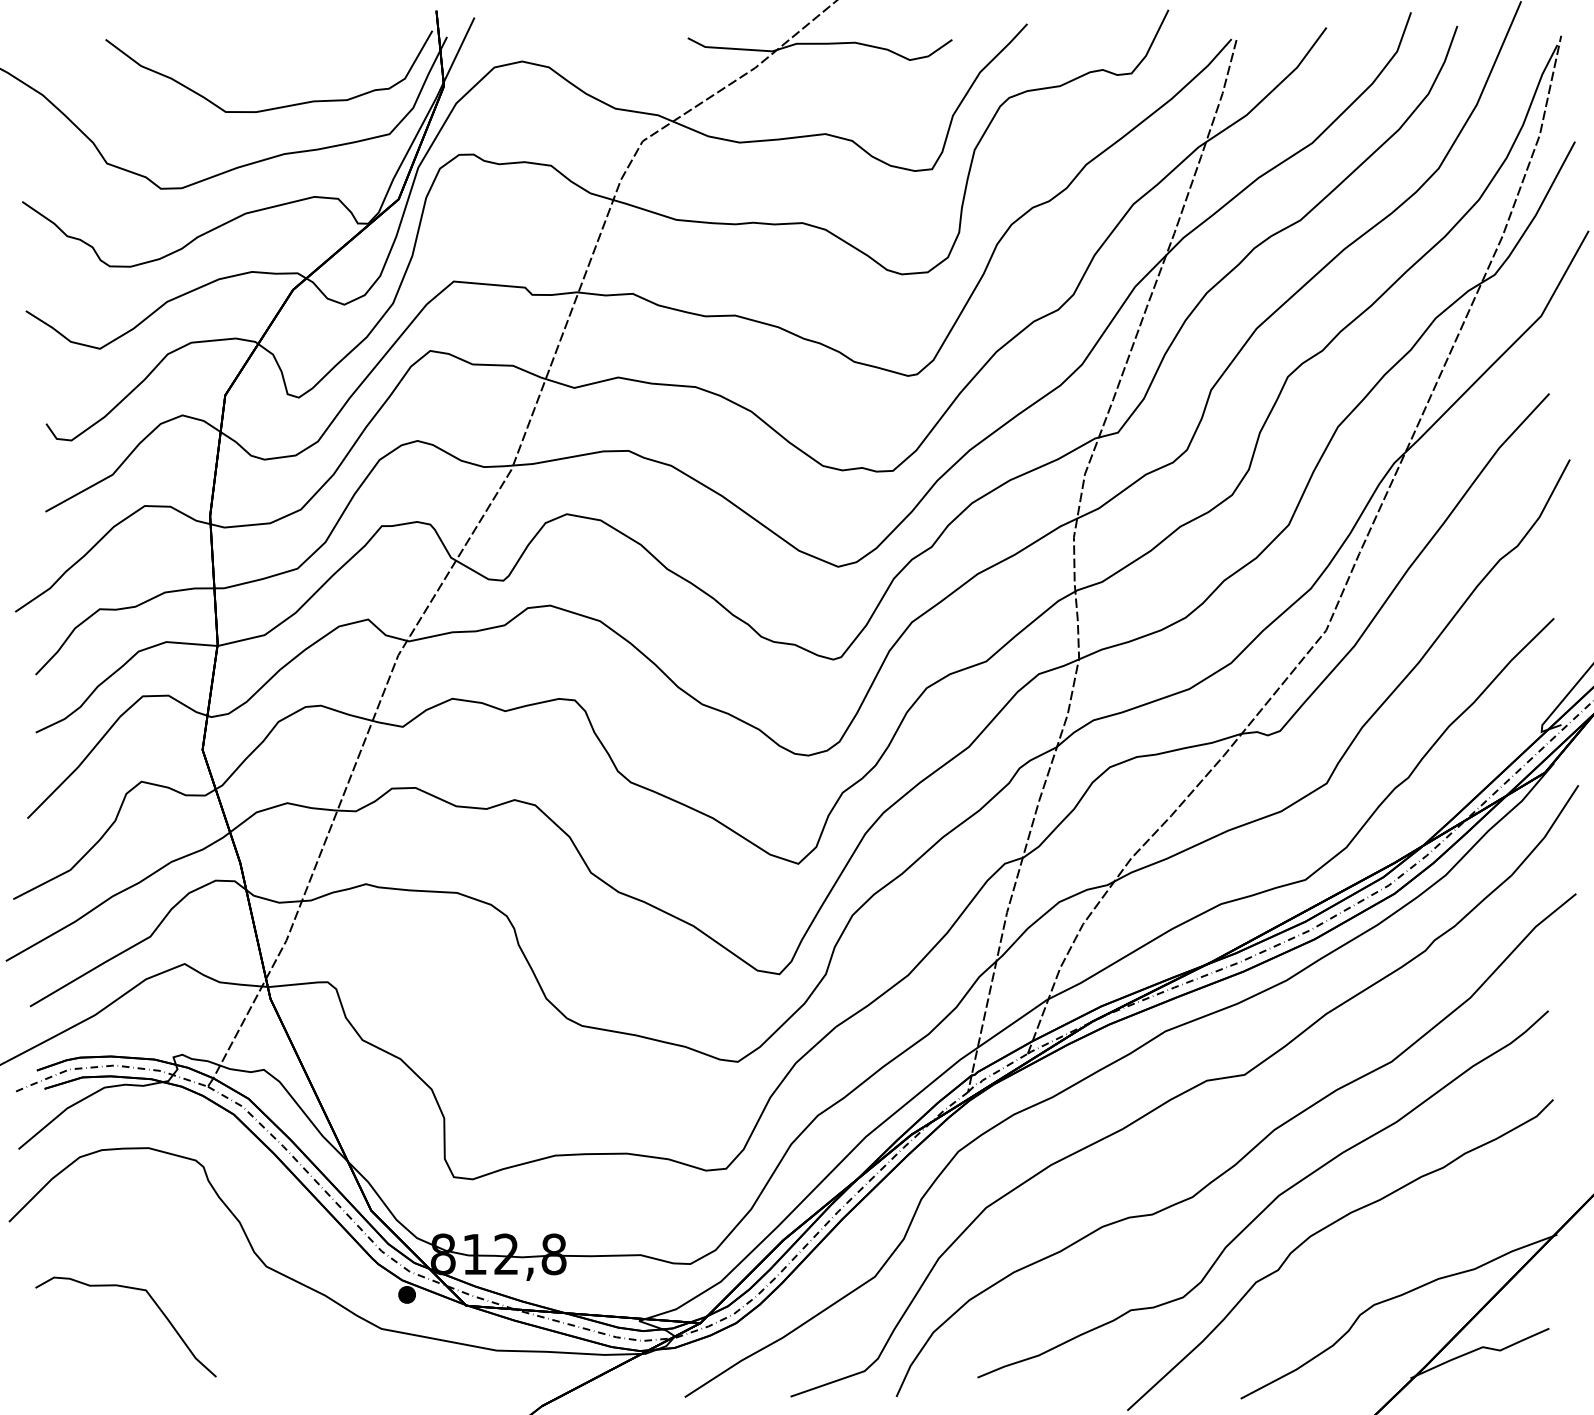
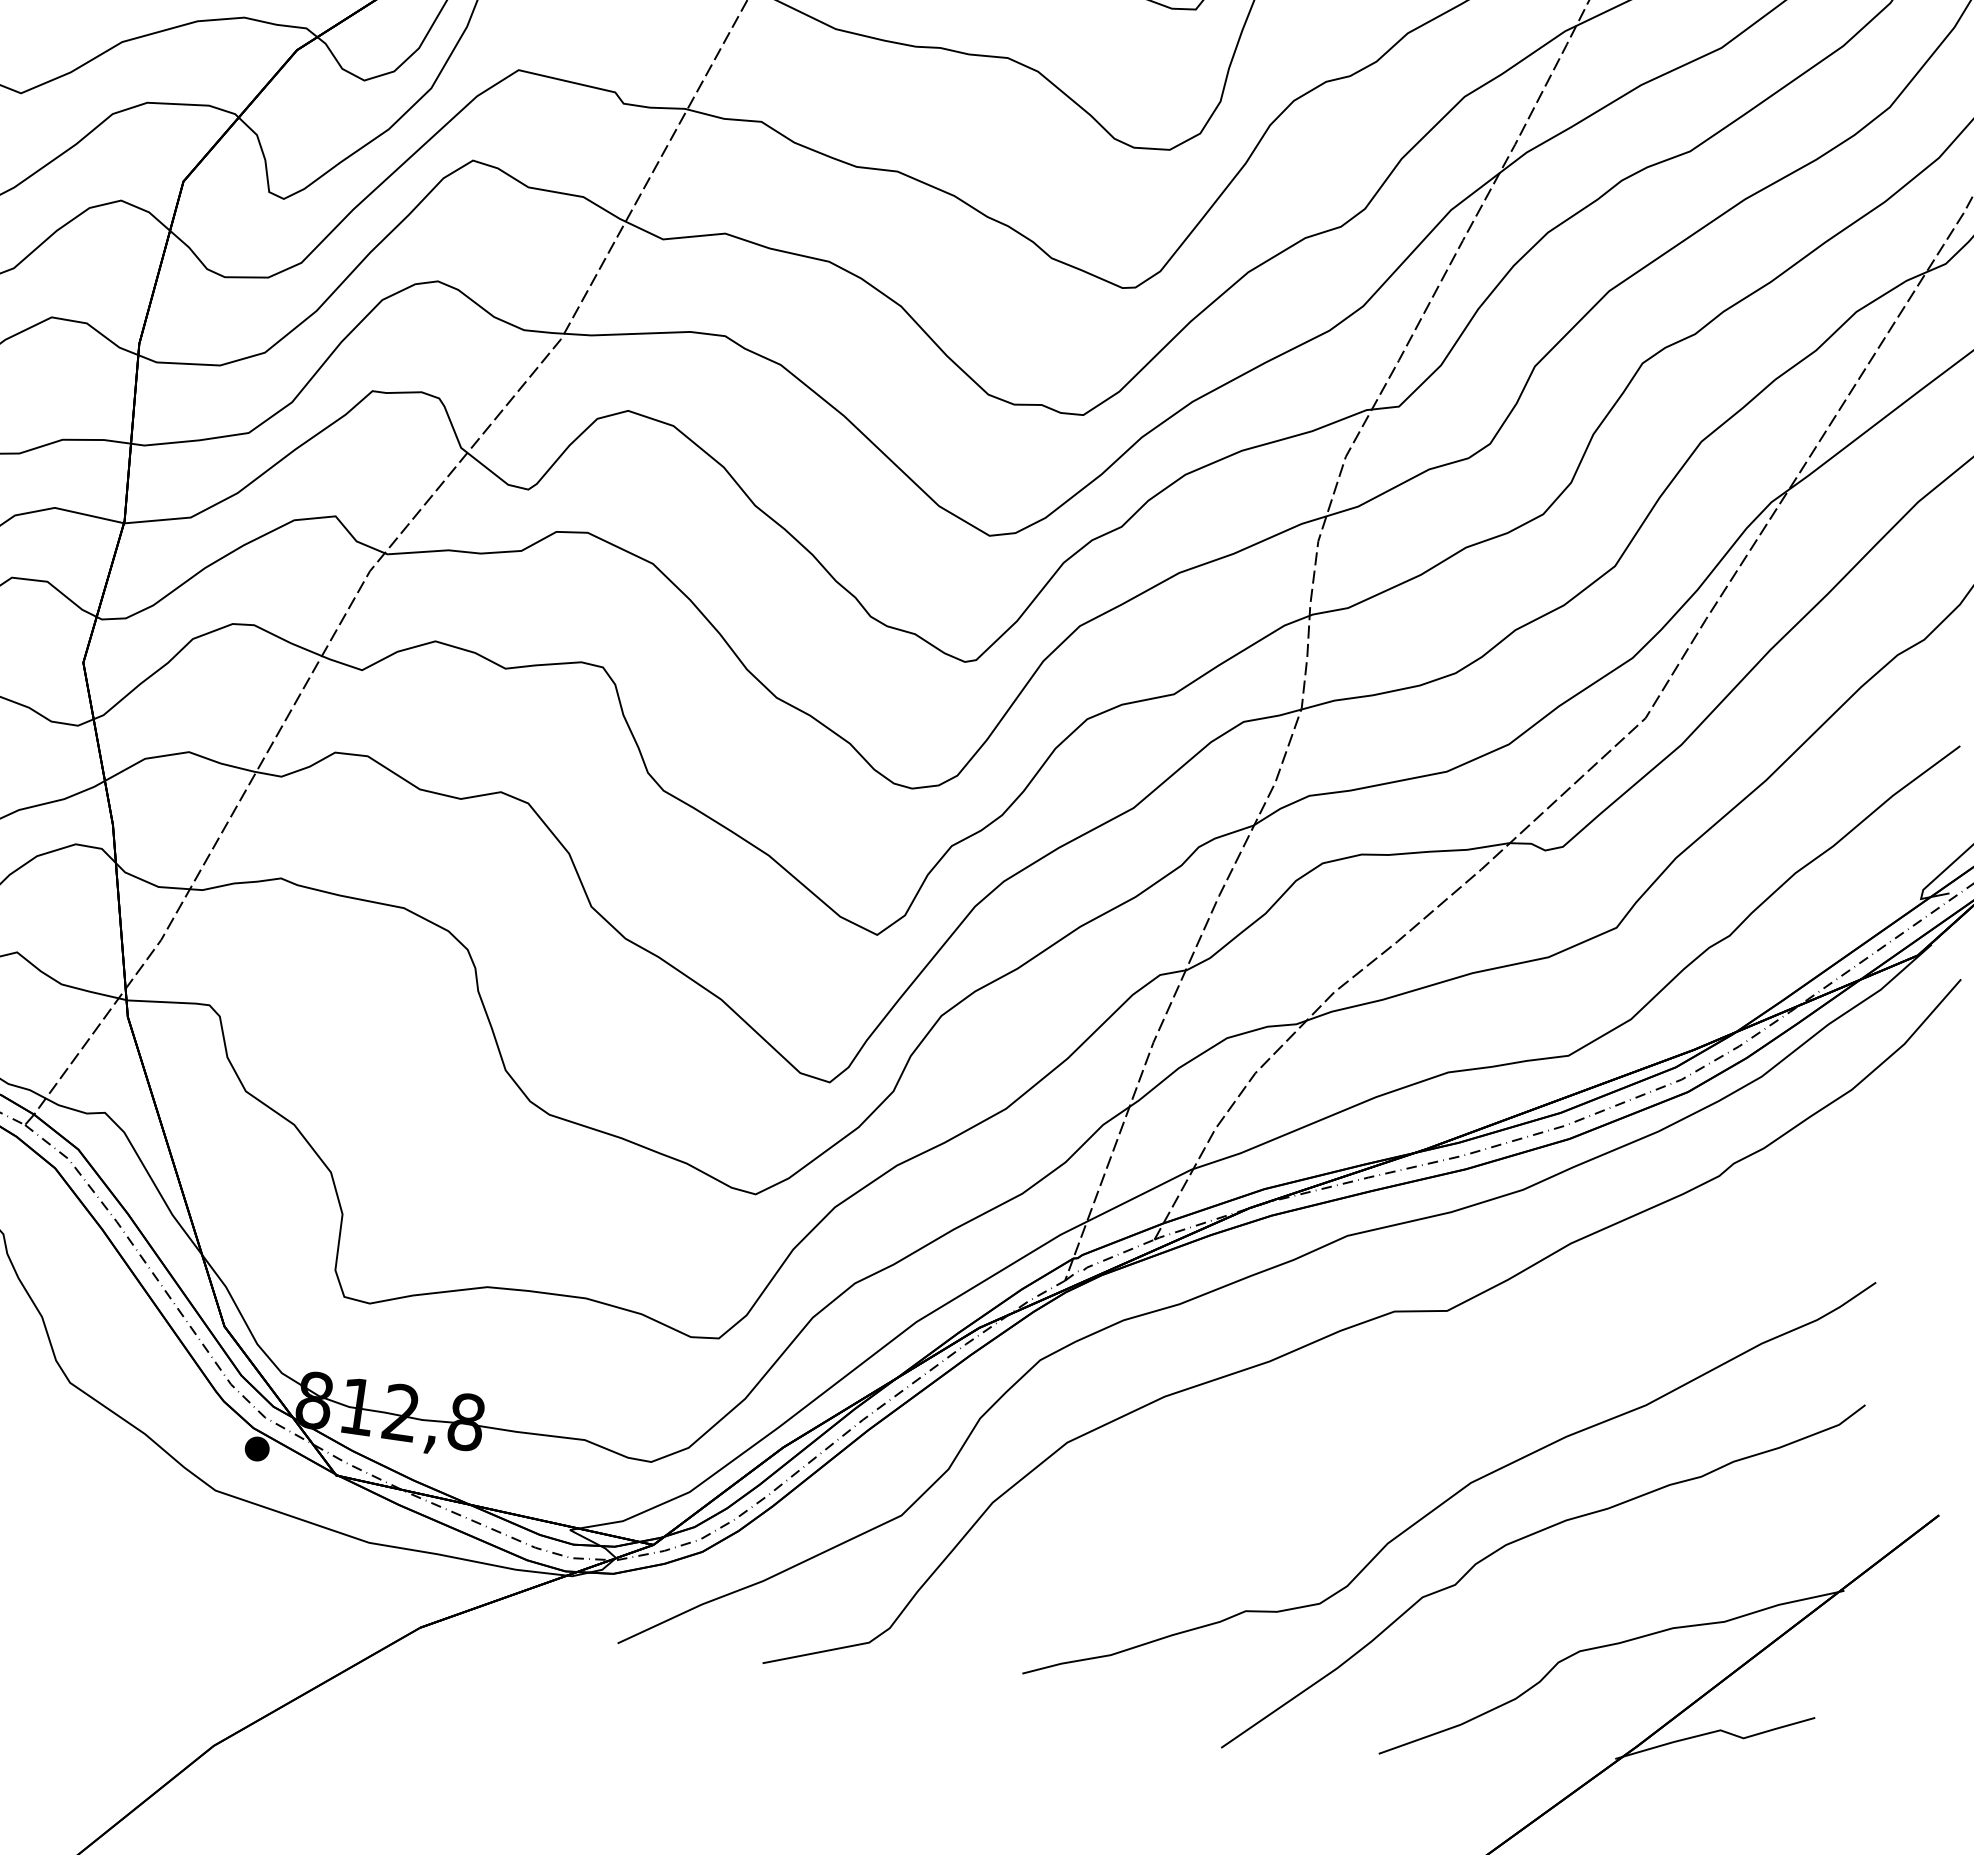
curve: (1245, 1154) -> (1432, 1420), removed

